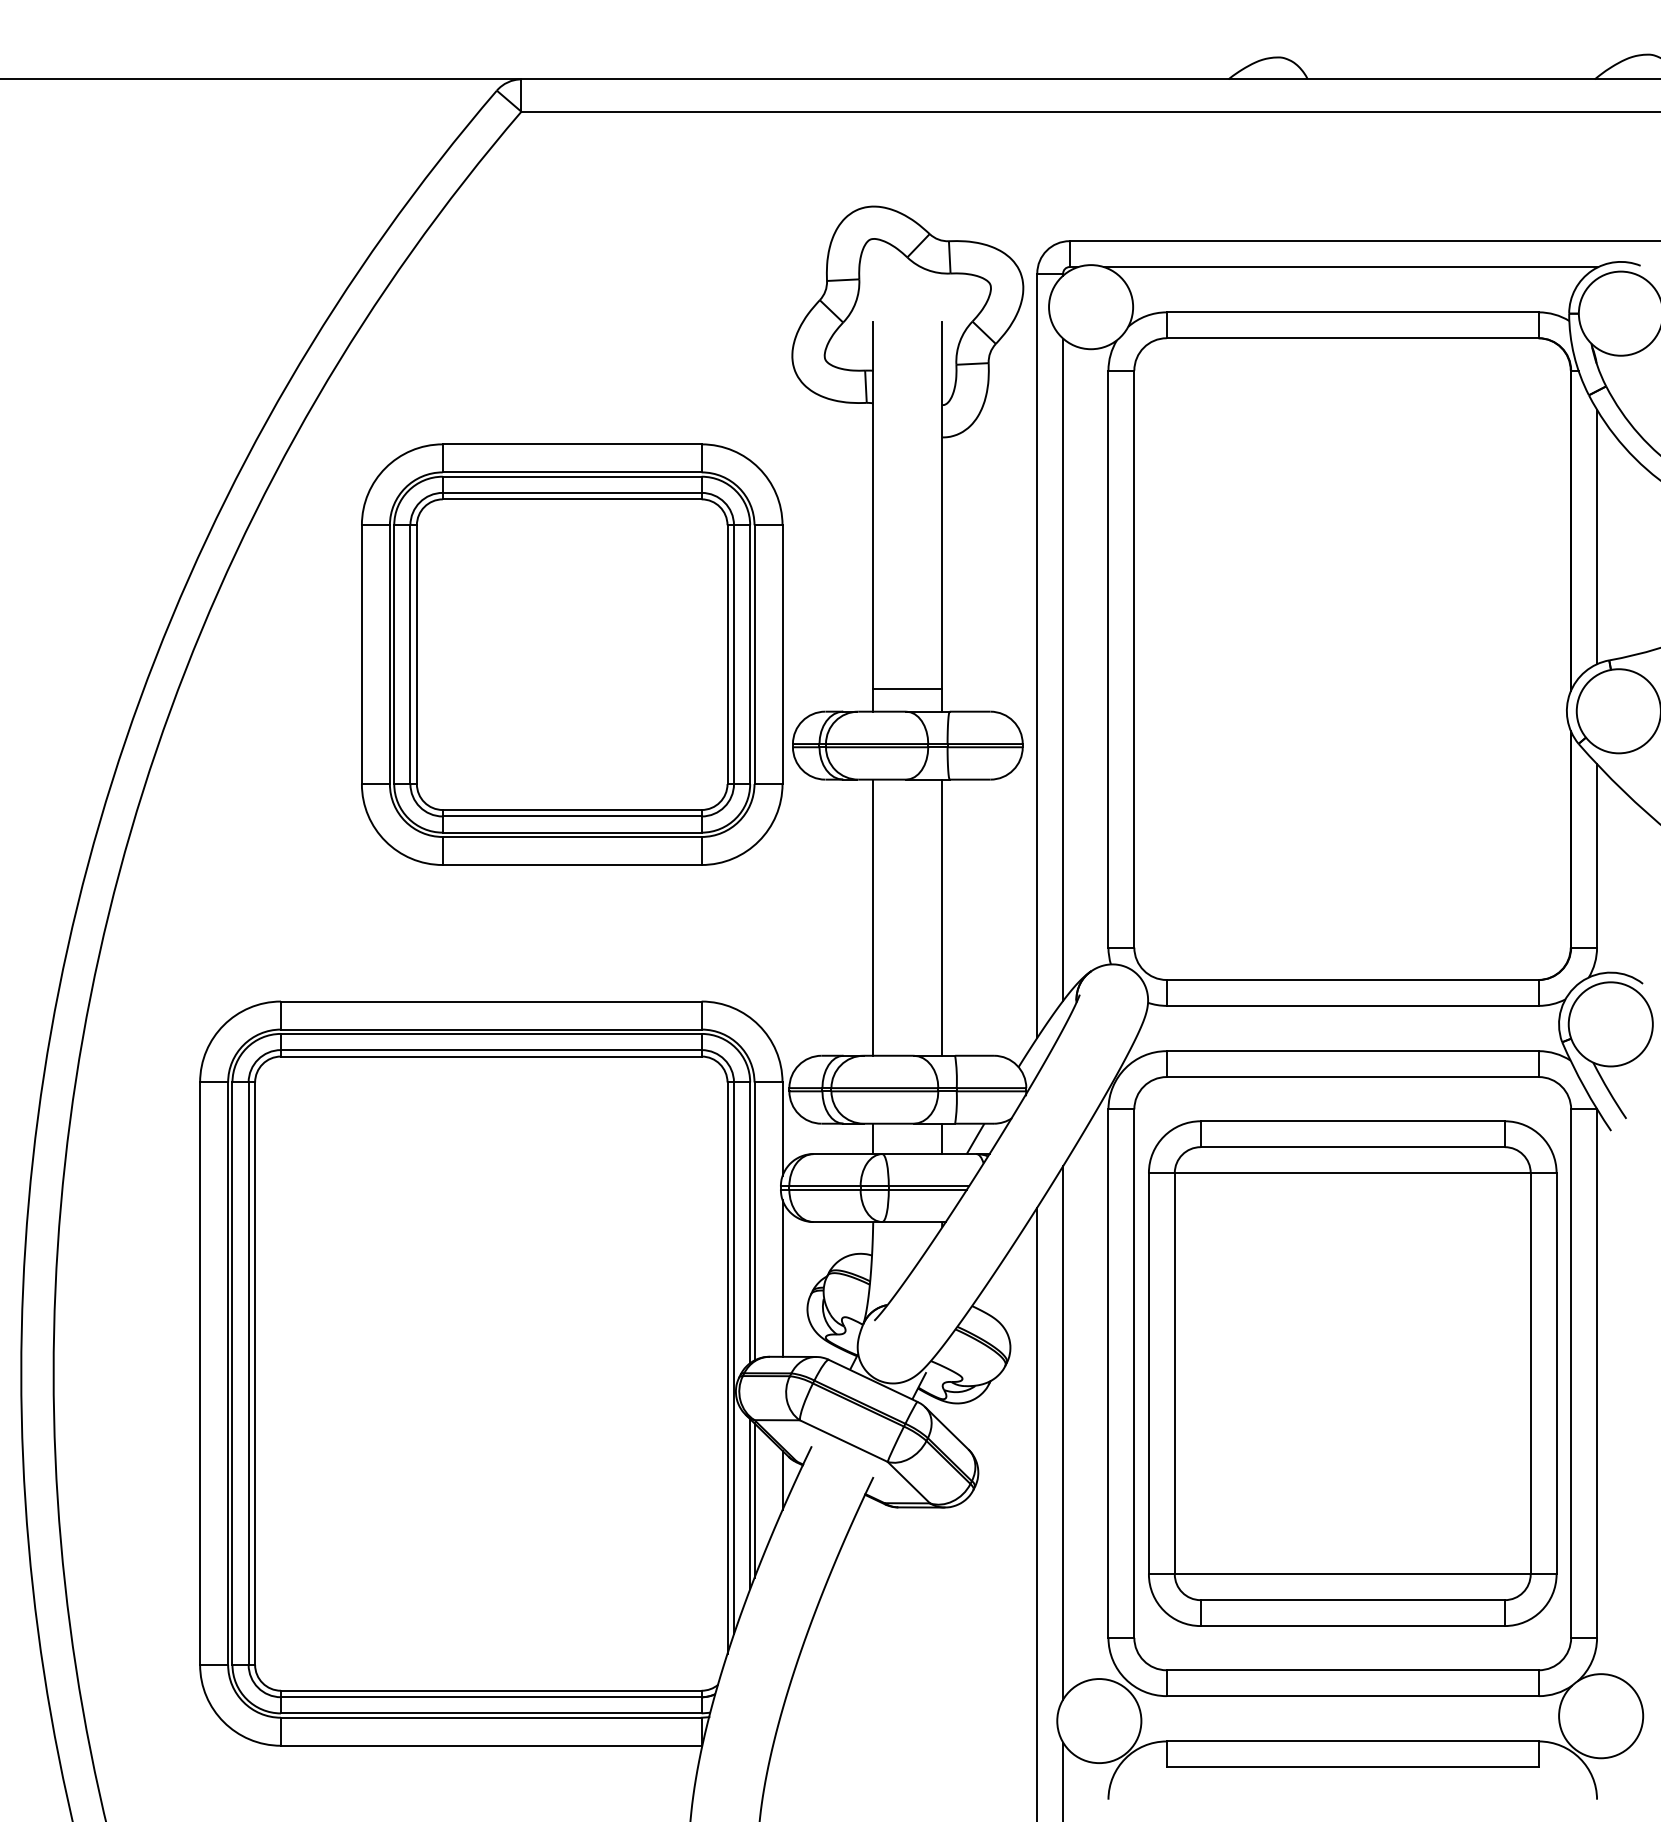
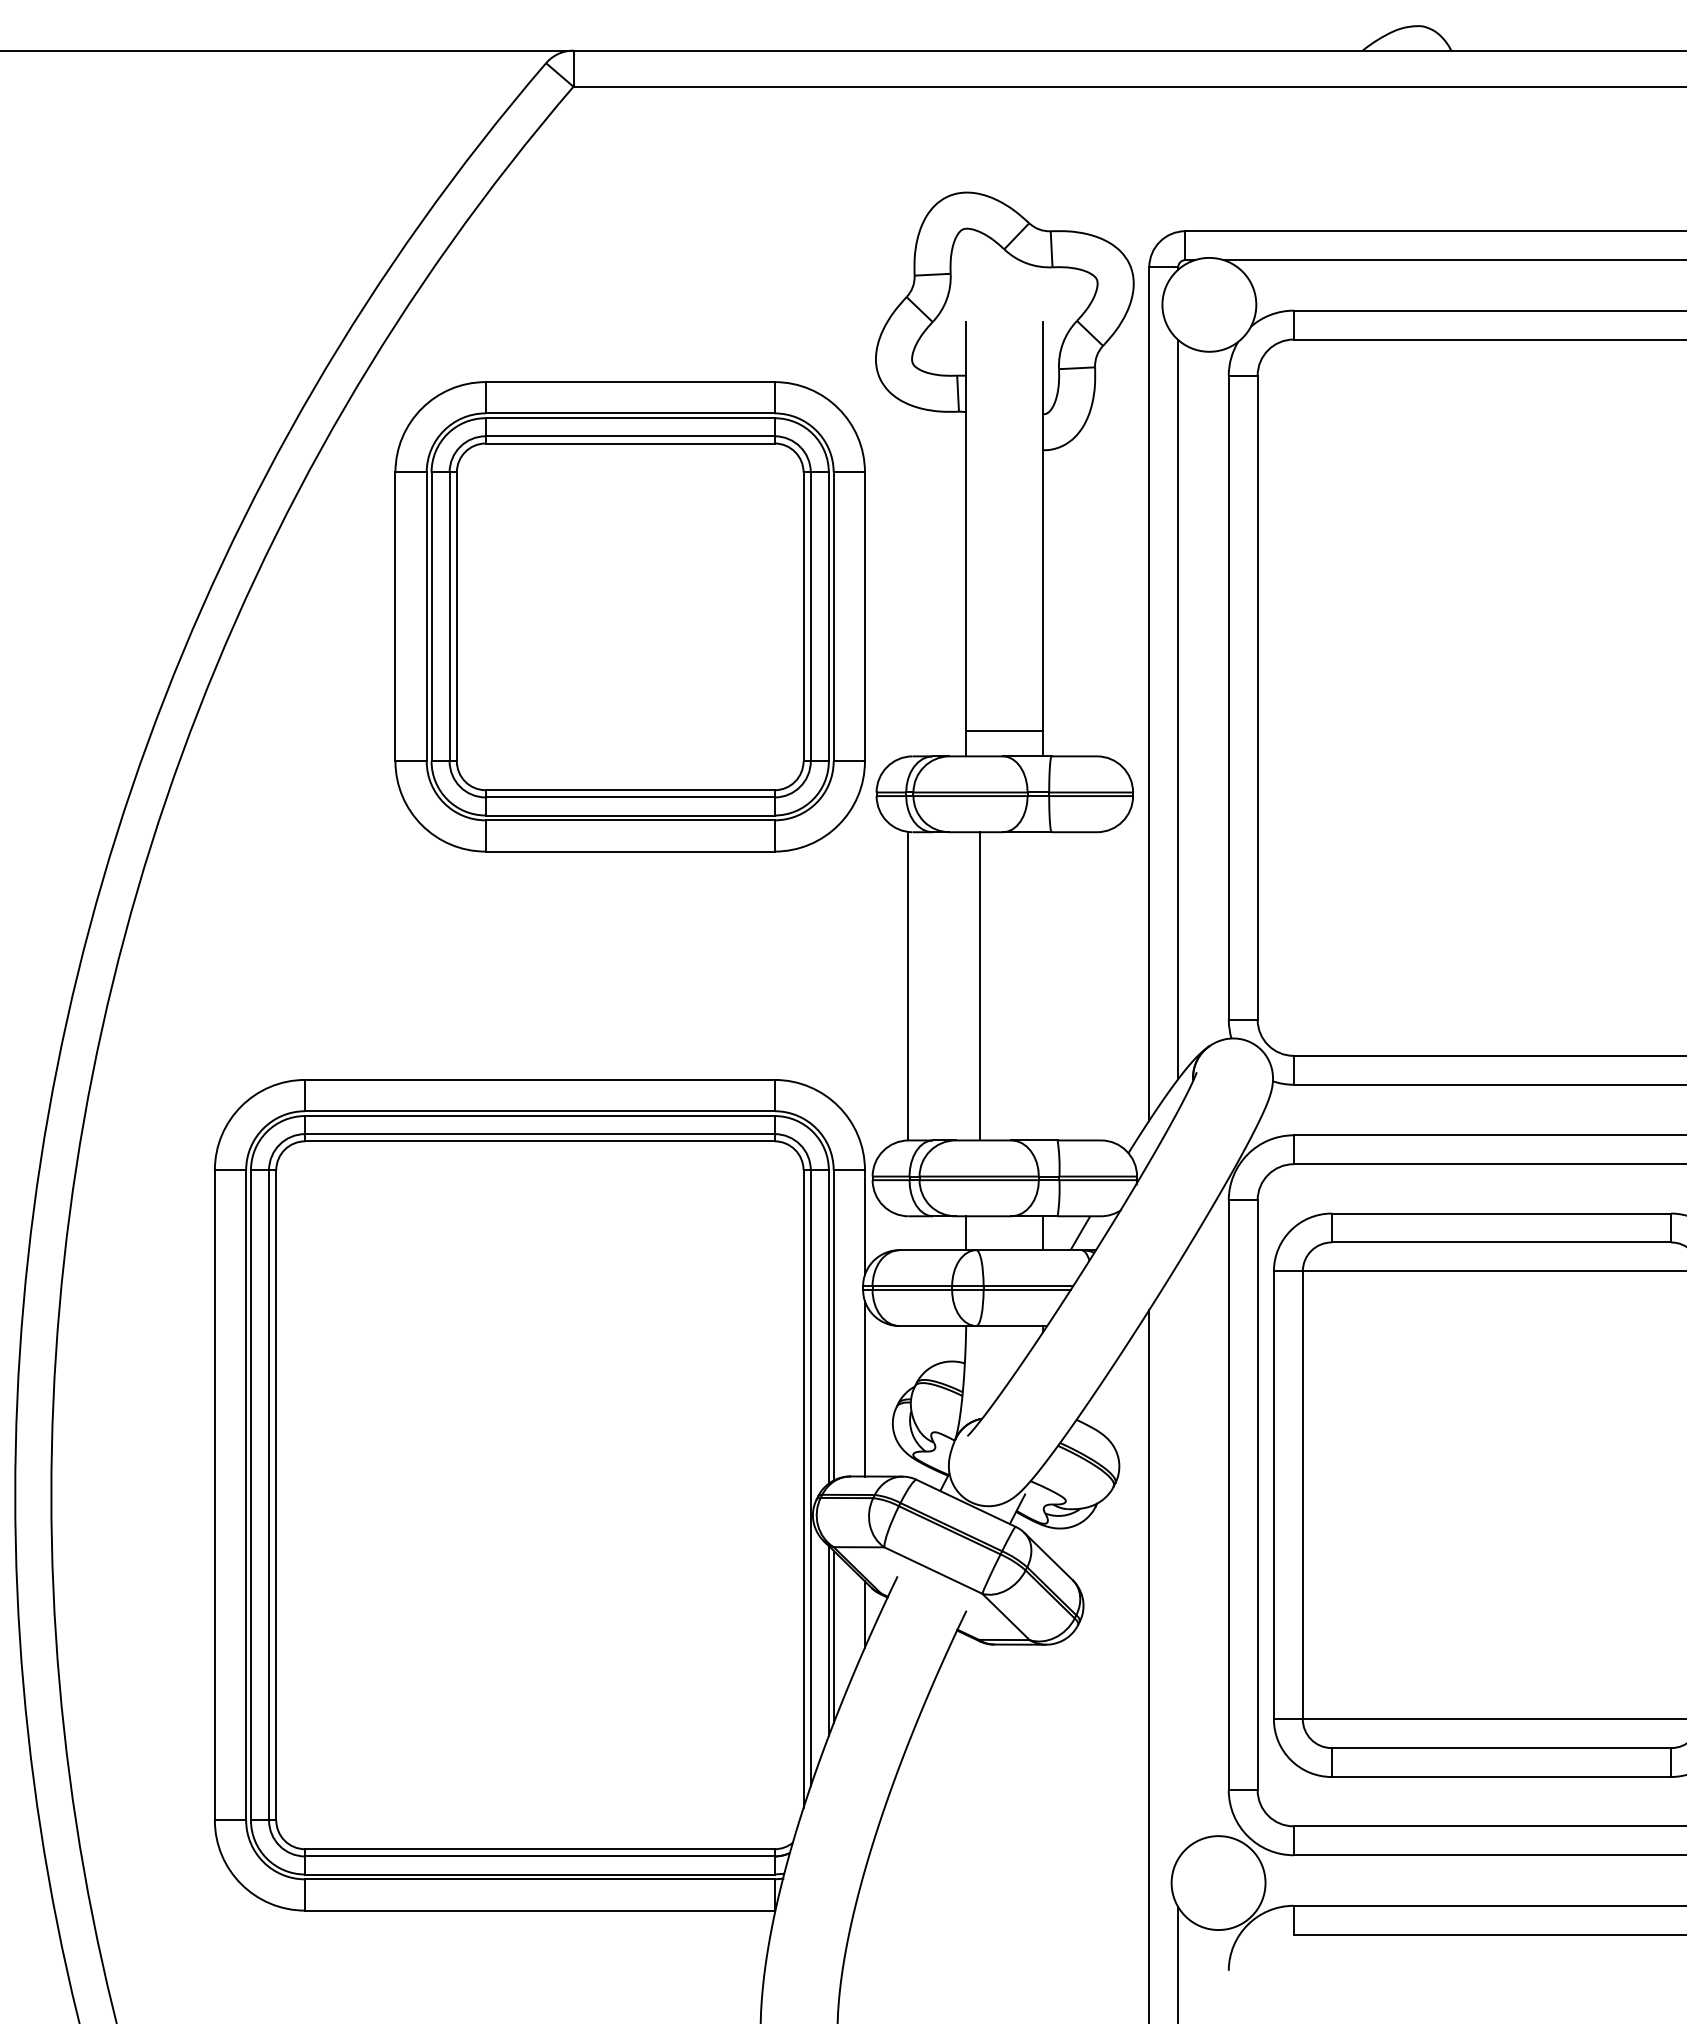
part: (572, 654) -> (630, 616), moved
line: (873, 917) -> (908, 986), moved
line: (942, 917) -> (979, 986), moved
line: (1063, 1432) -> (1178, 1560), removed

